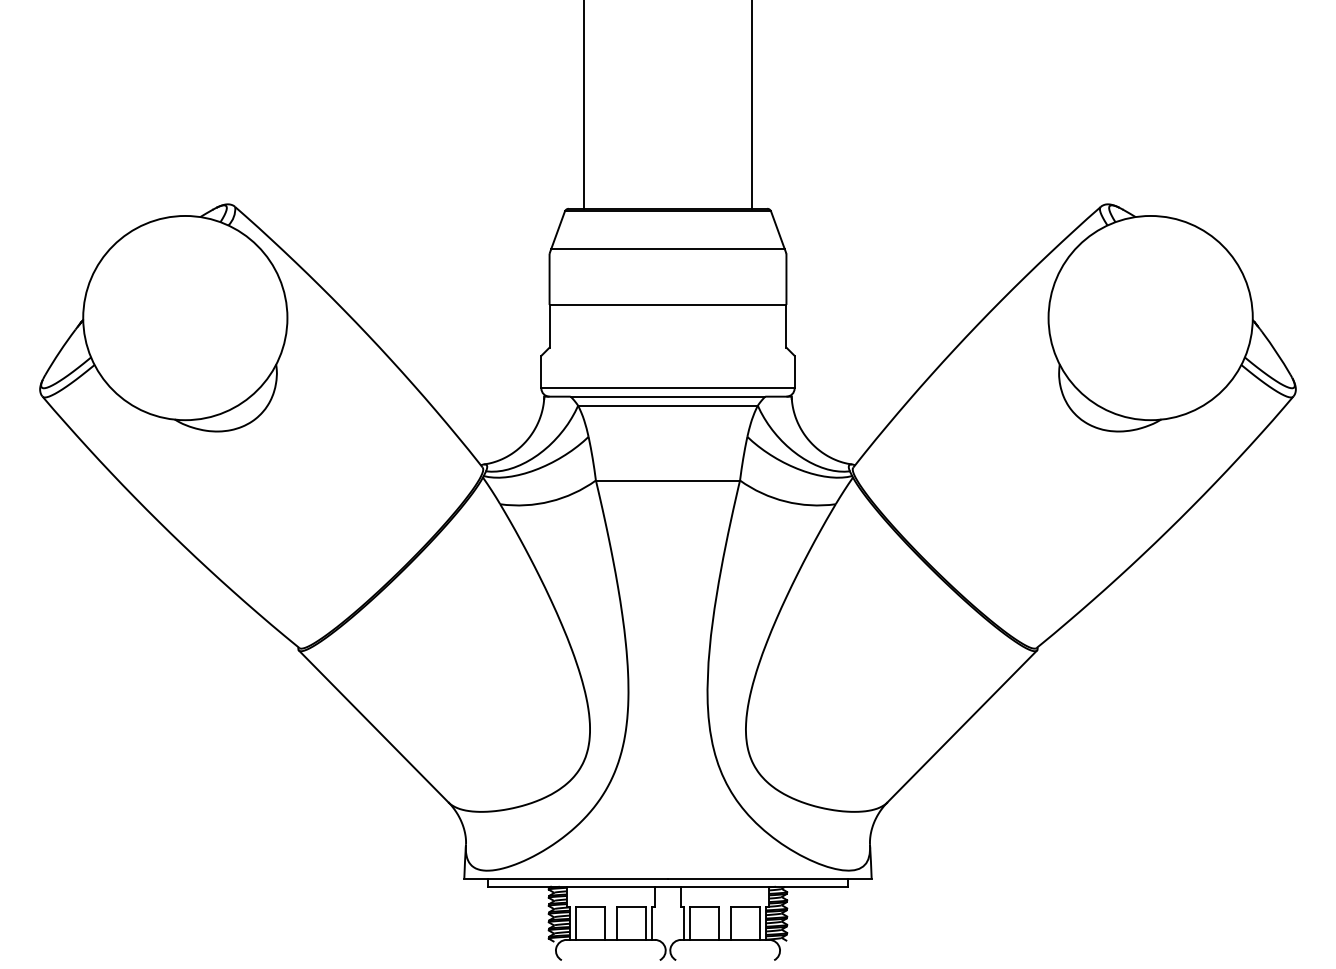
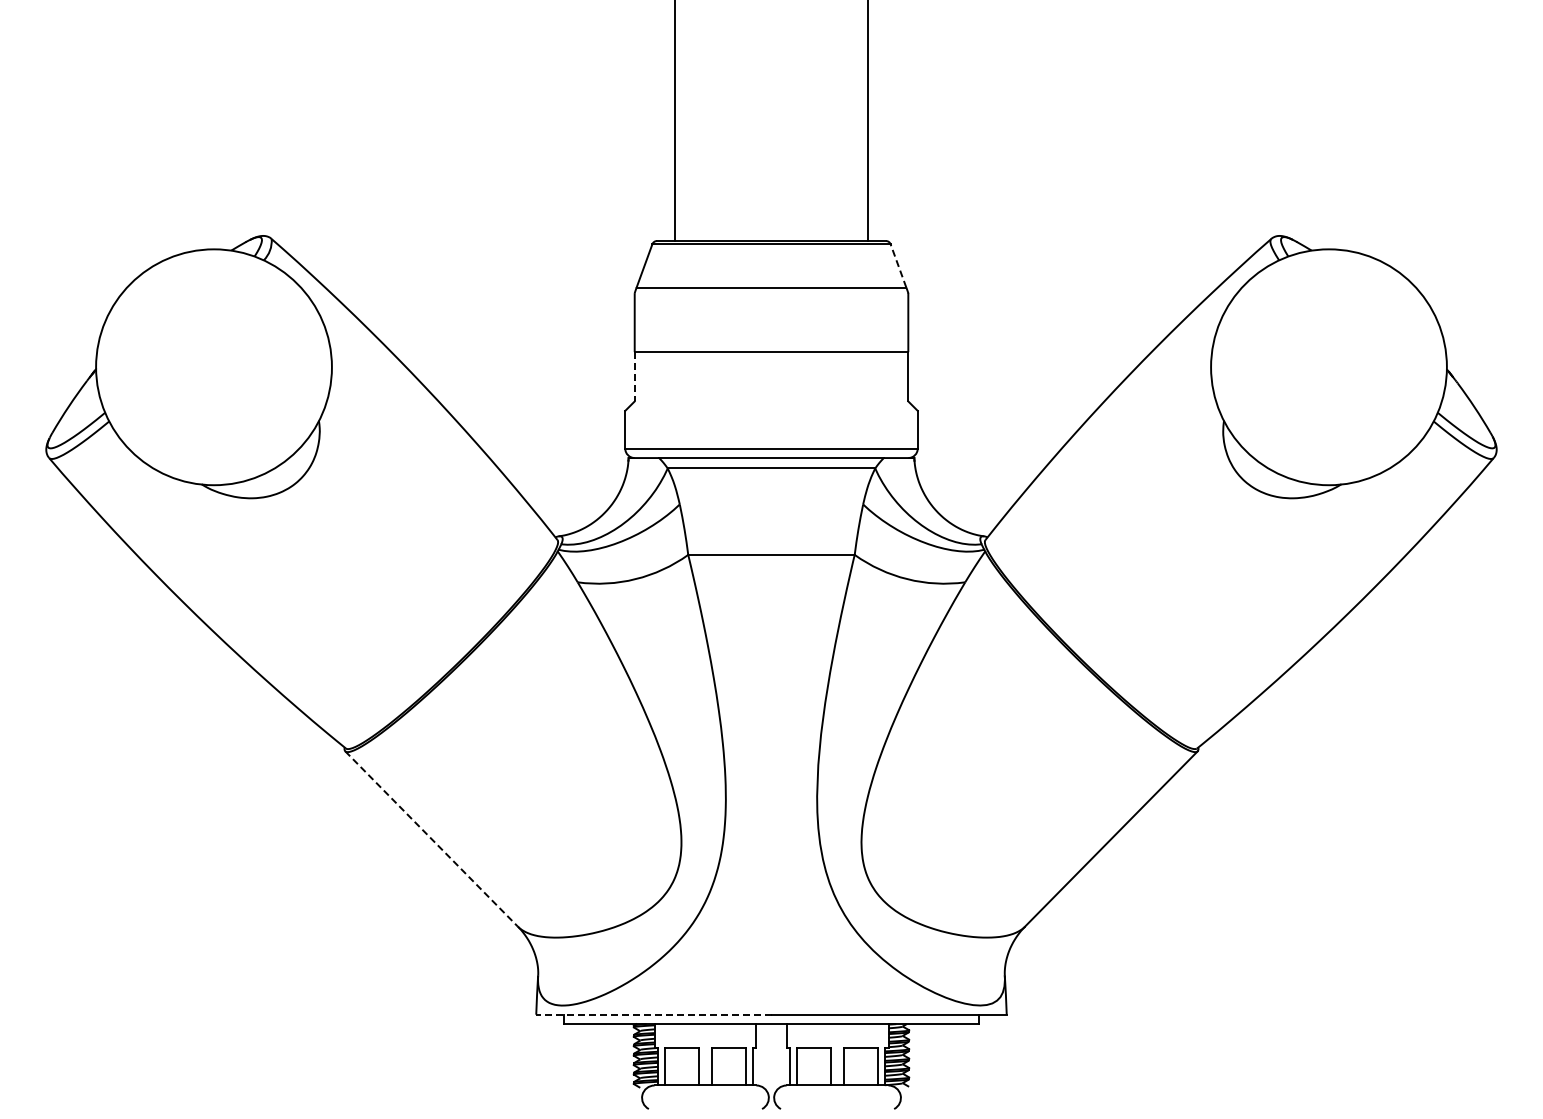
line: (777, 229) -> (898, 265), solid -> dashed
line: (549, 326) -> (634, 376), solid -> dashed
line: (373, 726) -> (431, 839), solid -> dashed
line: (565, 878) -> (653, 1014), solid -> dashed

